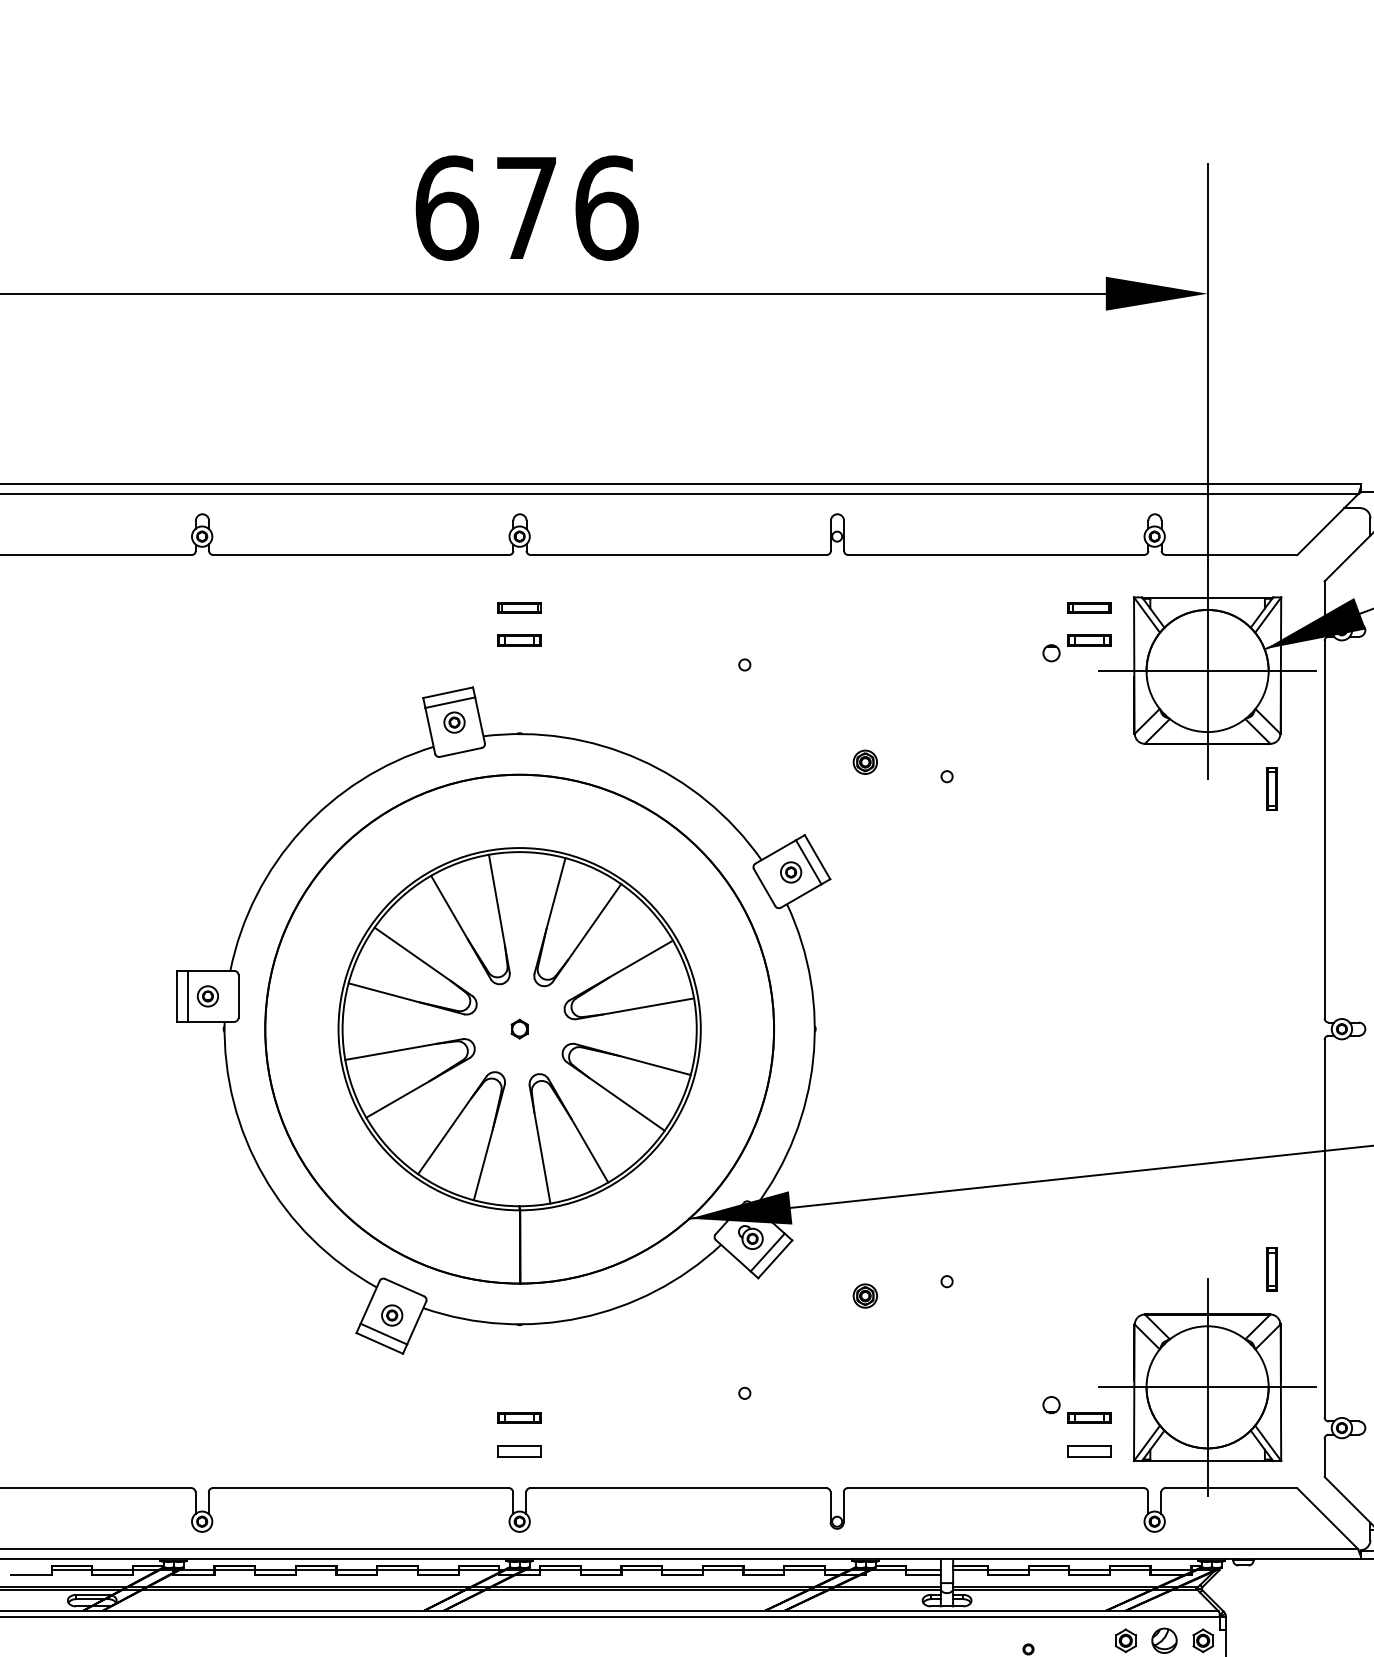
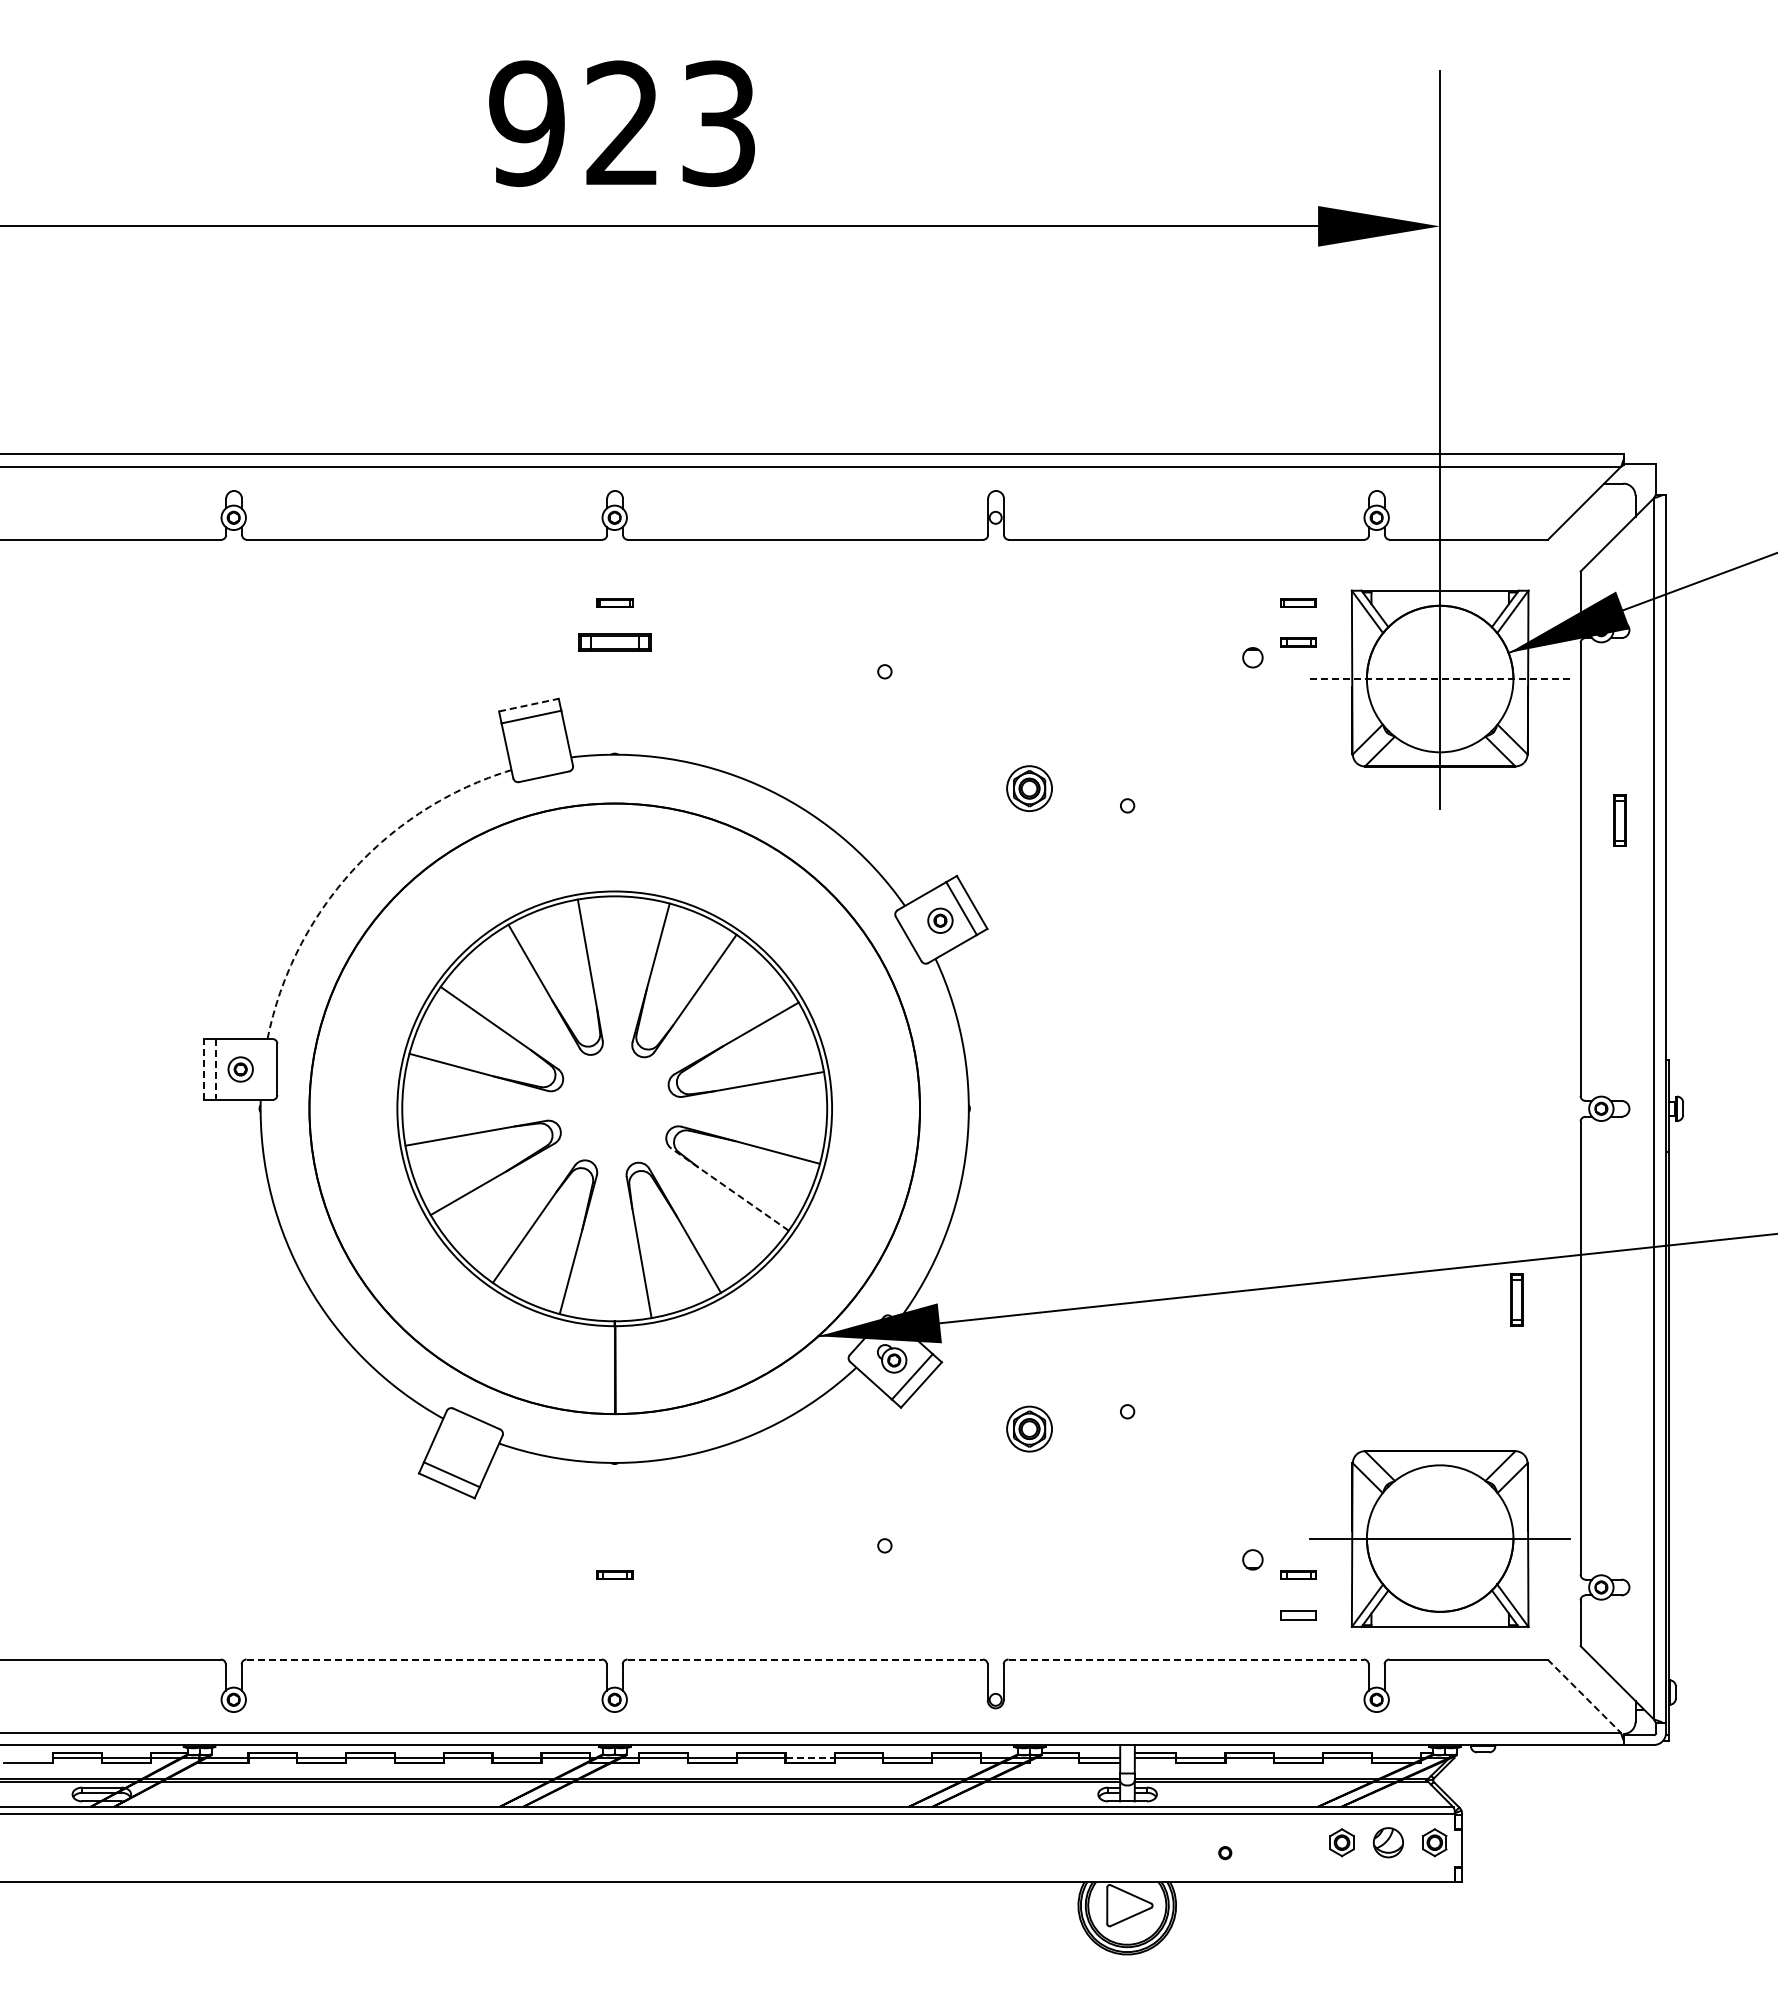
text: (526, 208) -> (623, 123), 676 -> 923
part: (519, 607) -> (614, 602), size x0.7
part: (1089, 607) -> (1298, 602), size x0.7
part: (519, 639) -> (614, 641), size x1.4
part: (1089, 639) -> (1298, 641), size x0.7
line: (1207, 671) -> (1439, 679), solid -> dashed
line: (447, 693) -> (528, 705), solid -> dashed
part: (454, 722) -> (536, 740), removed
part: (865, 762) -> (1029, 788), size x1.6
part: (1271, 788) -> (1619, 820), moved
arc: (301, 830) -> (352, 870), solid -> dashed
line: (177, 996) -> (204, 1069), solid -> dashed
line: (187, 996) -> (216, 1069), solid -> dashed
part: (519, 1028) -> (614, 1108), removed
line: (616, 1096) -> (730, 1189), solid -> dashed
part: (1271, 1268) -> (1516, 1299), moved
part: (865, 1295) -> (1029, 1428), size x1.6
part: (391, 1315) -> (461, 1452), removed
line: (1207, 1387) -> (1440, 1538), removed
part: (519, 1417) -> (614, 1574), size x0.7
part: (1089, 1417) -> (1298, 1574), size x0.7
part: (519, 1451) -> (614, 1615), removed
part: (1089, 1451) -> (1298, 1615), size x0.7
line: (361, 1488) -> (424, 1659), solid -> dashed
line: (678, 1488) -> (805, 1659), solid -> dashed
line: (996, 1488) -> (1186, 1659), solid -> dashed
line: (1327, 1518) -> (1584, 1696), solid -> dashed
line: (682, 1570) -> (810, 1758), solid -> dashed

